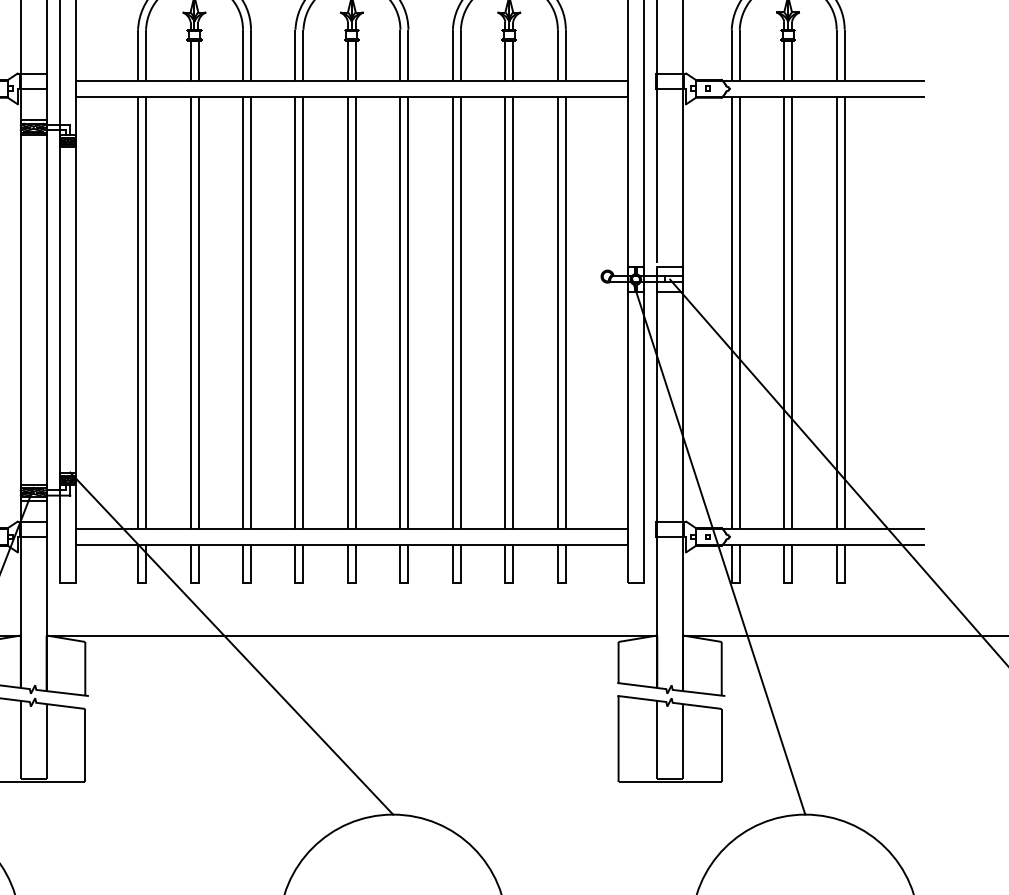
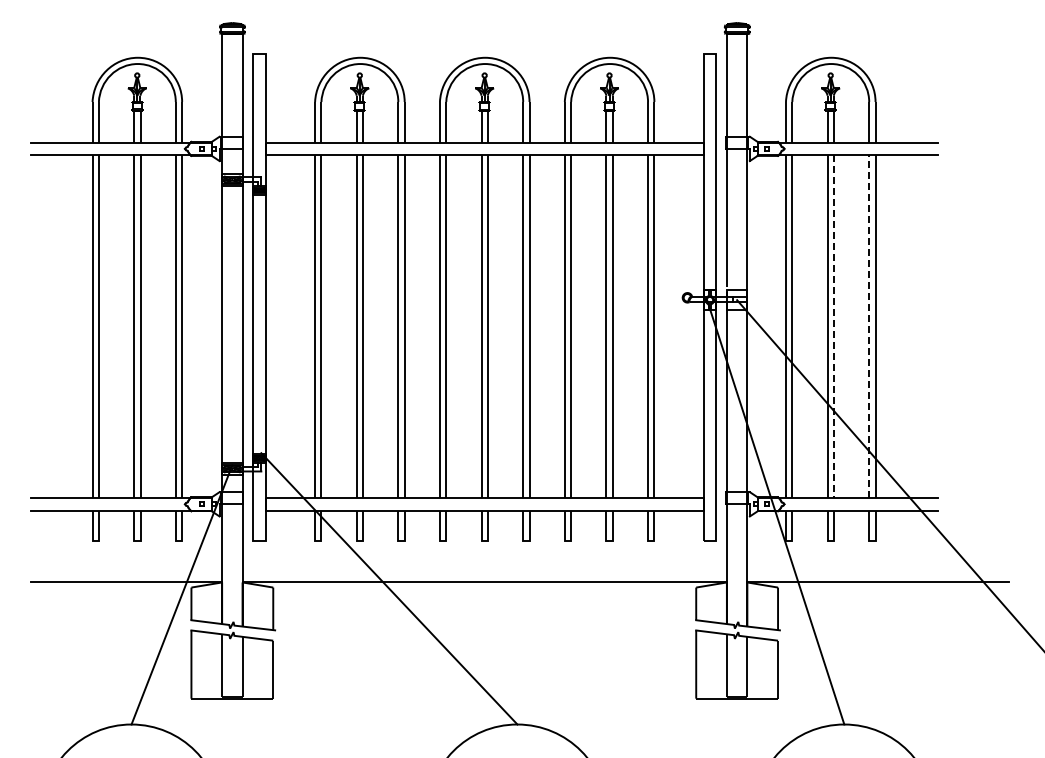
line: (837, 312) -> (869, 326), solid -> dashed
line: (791, 314) -> (833, 327), solid -> dashed

